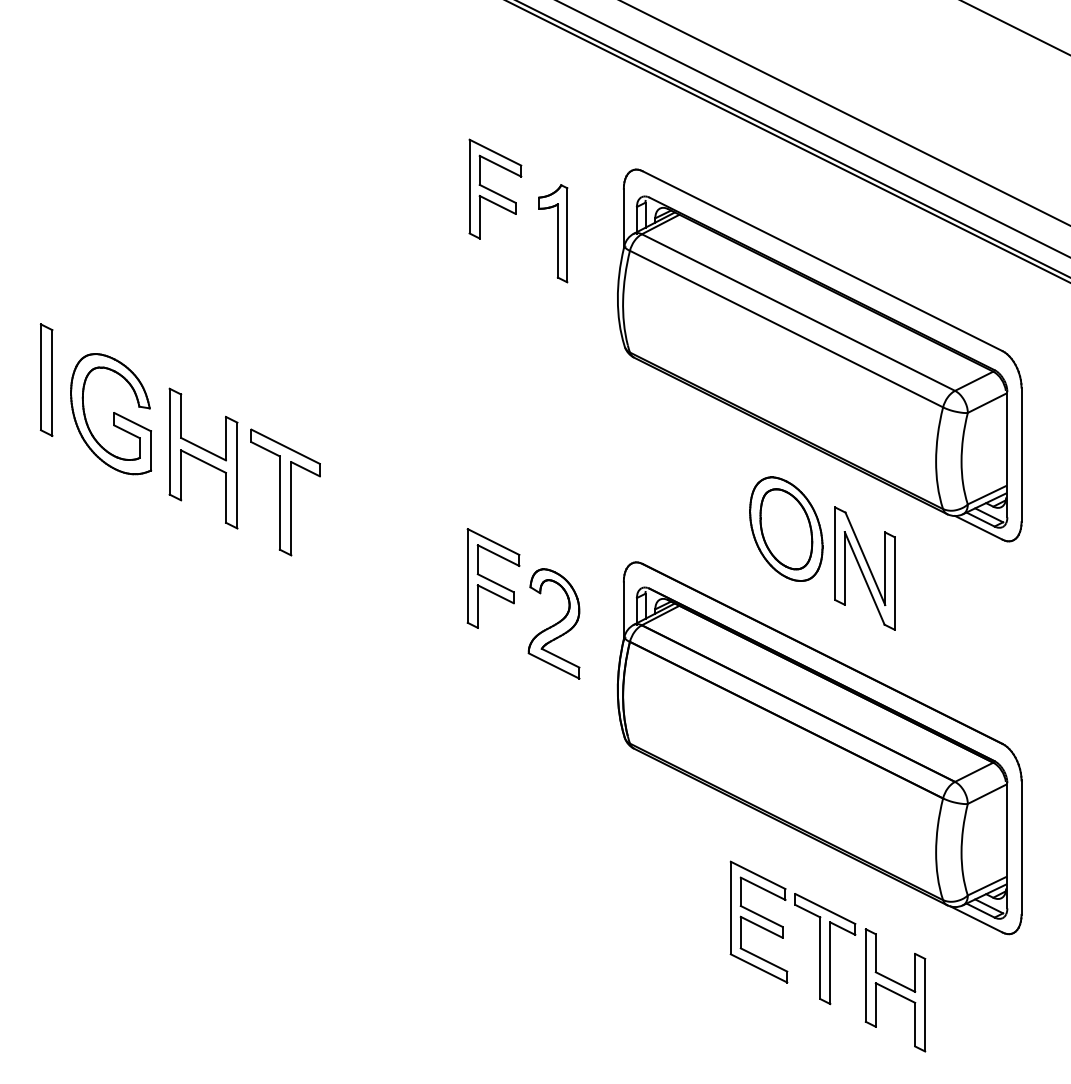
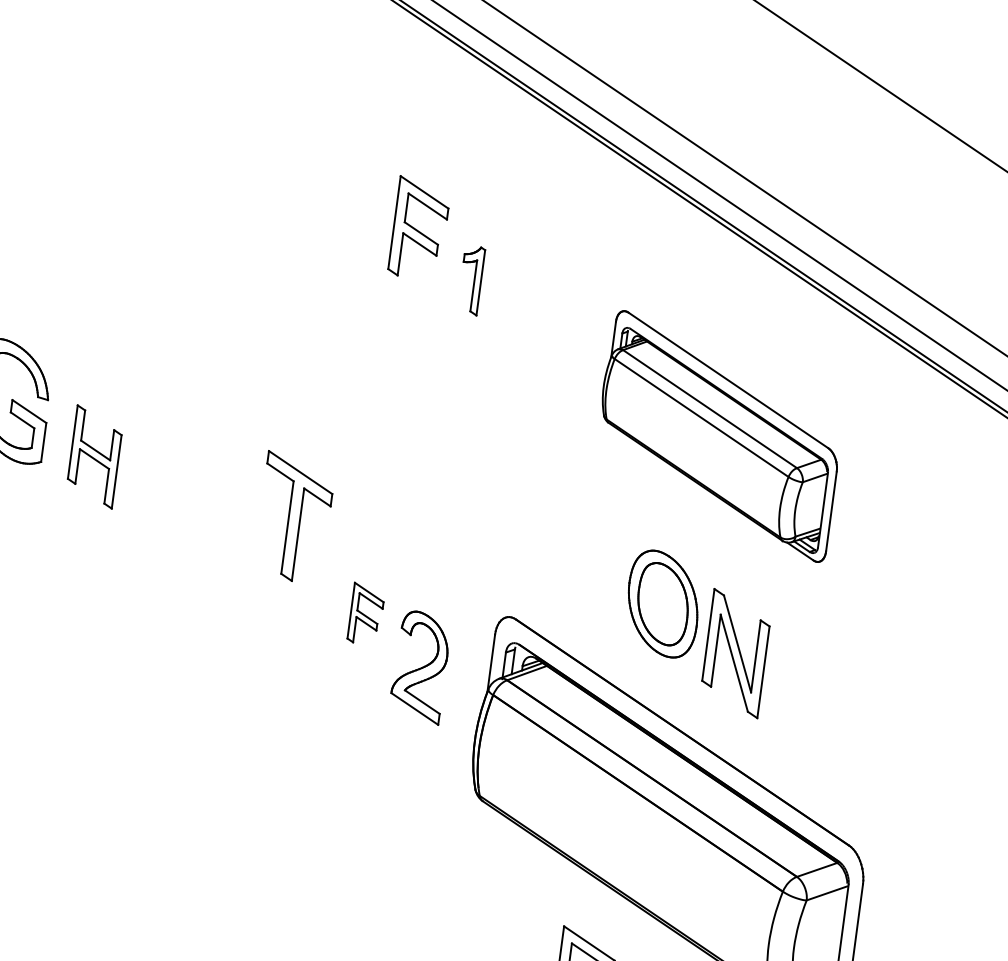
part: (553, 233) -> (471, 280), size x0.7
part: (819, 355) -> (718, 436), size x0.6
part: (203, 458) -> (94, 456), size x0.7
part: (285, 492) -> (294, 517), moved
part: (493, 578) -> (366, 614), size x0.6

